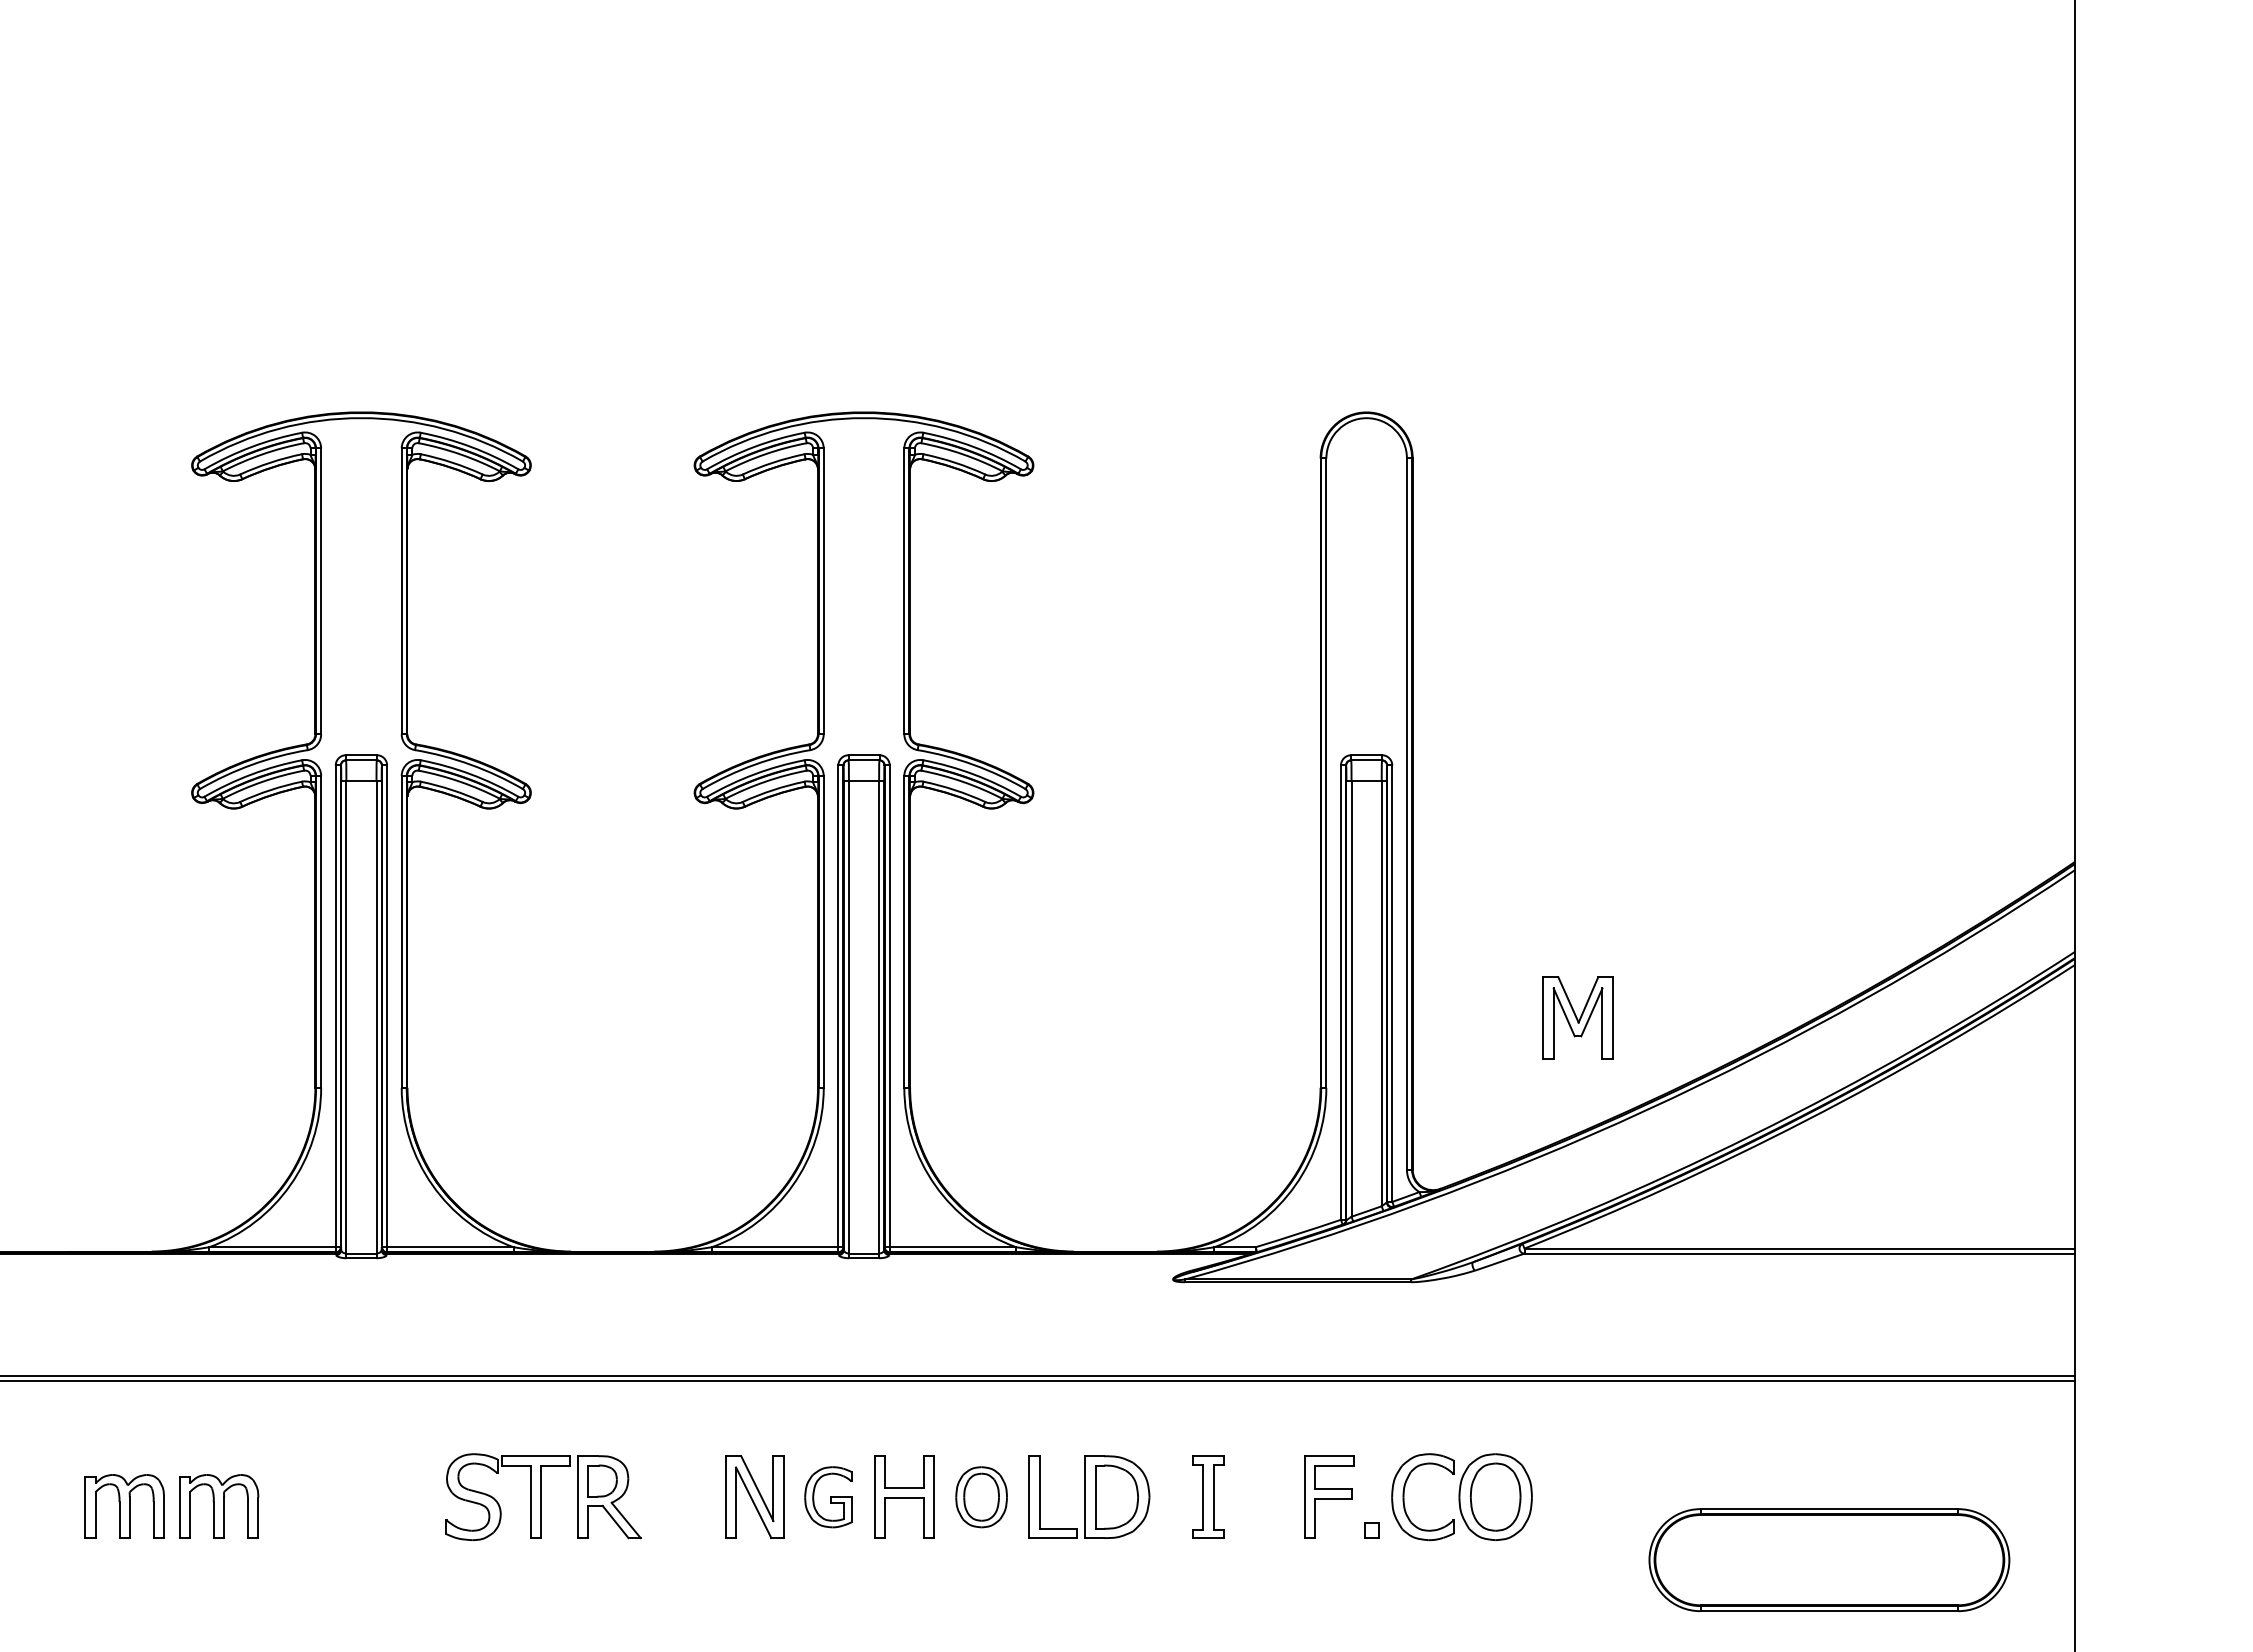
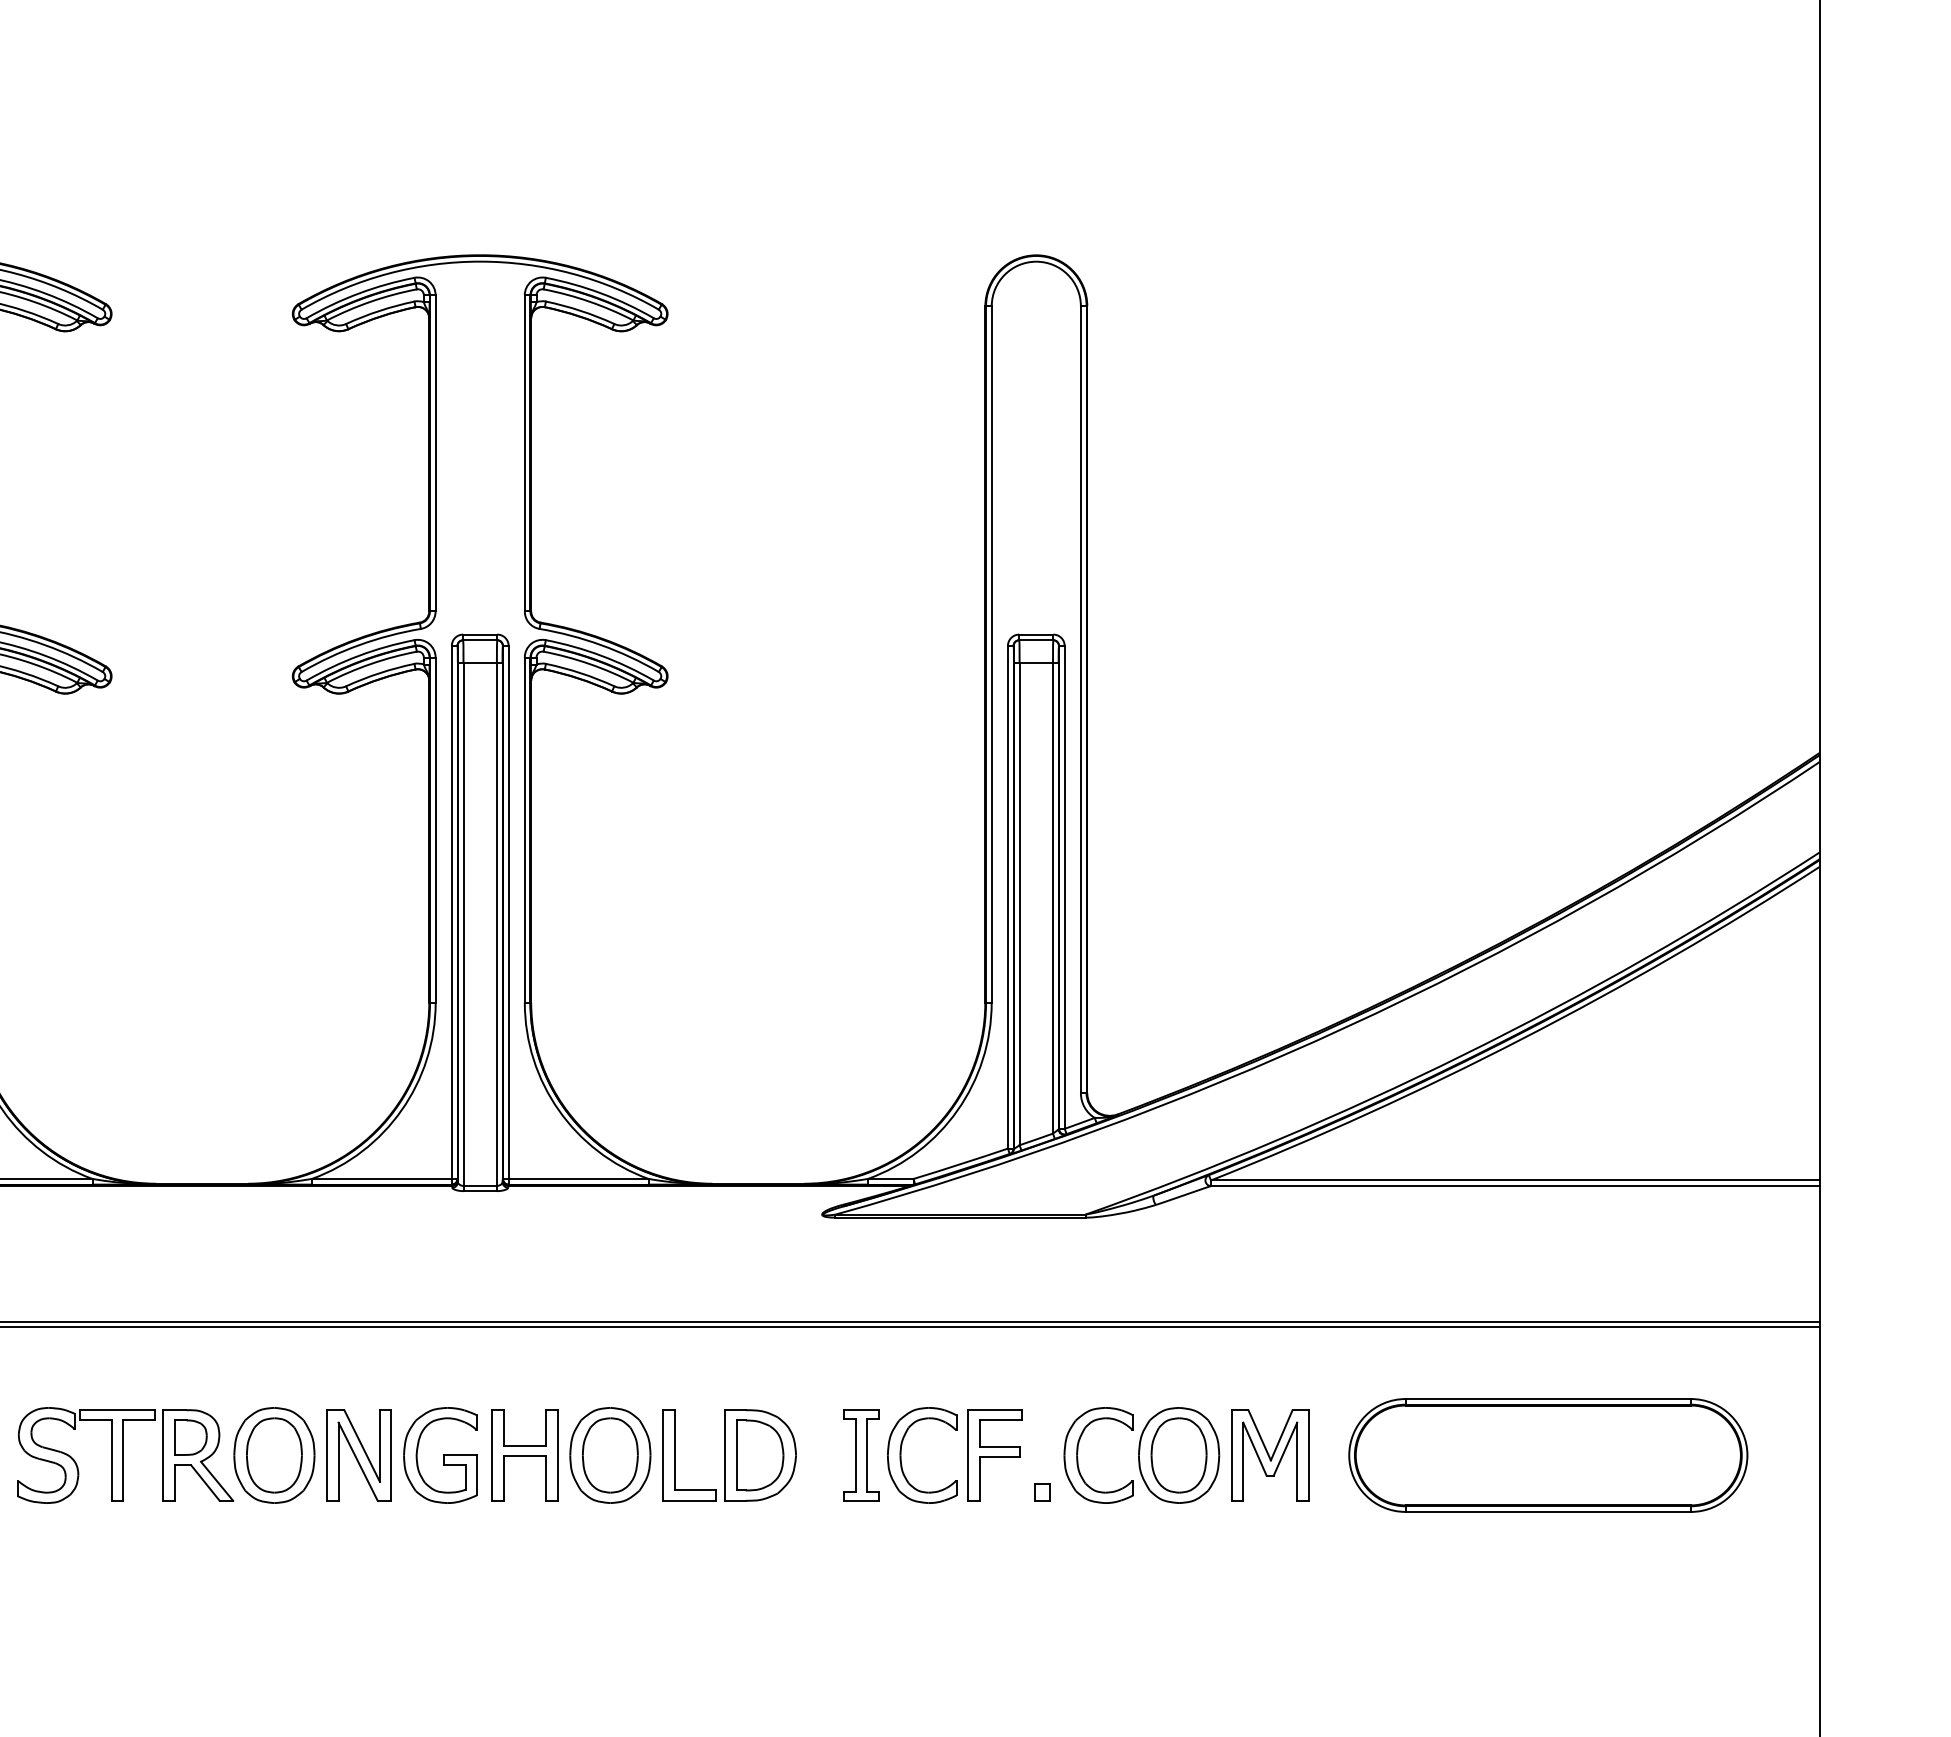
part: (1577, 1017) -> (1269, 1454), moved
part: (677, 1496) -> (273, 1454), added
part: (828, 1497) -> (440, 1455), size x1.43
part: (981, 1497) -> (610, 1455), size x1.43
part: (1245, 1502) -> (902, 1461), added
part: (1829, 1560) -> (1548, 1455), moved

